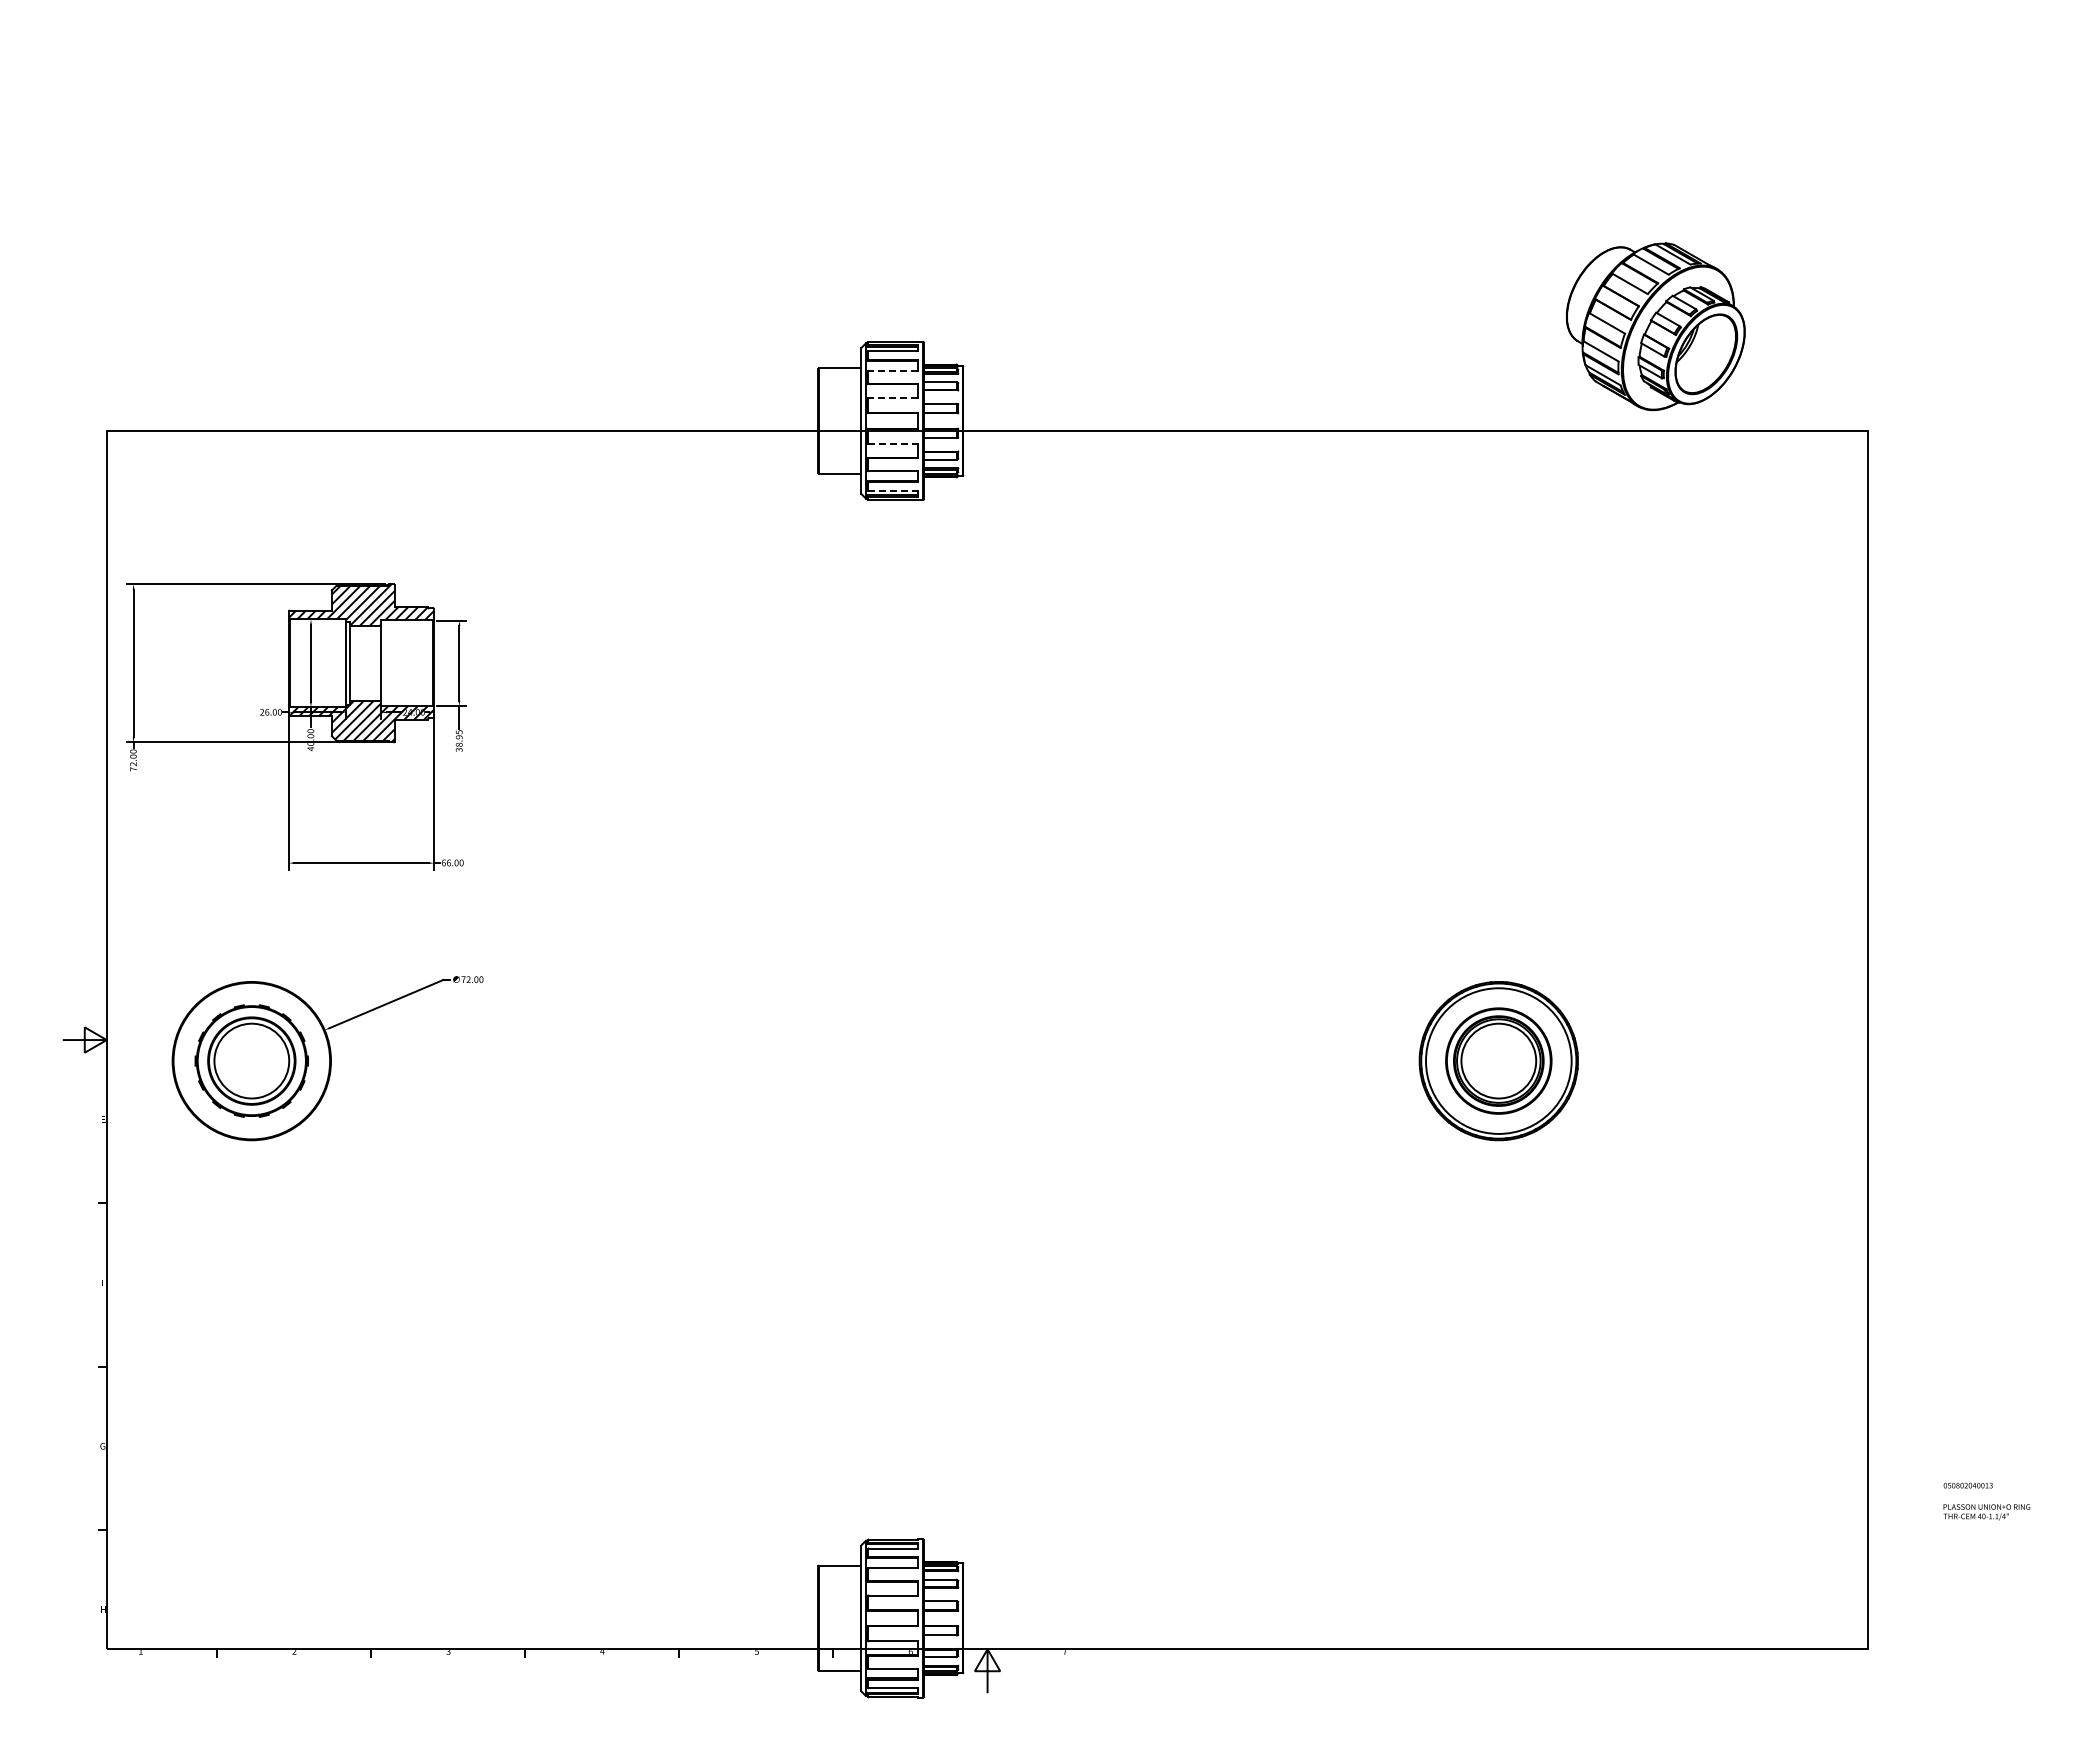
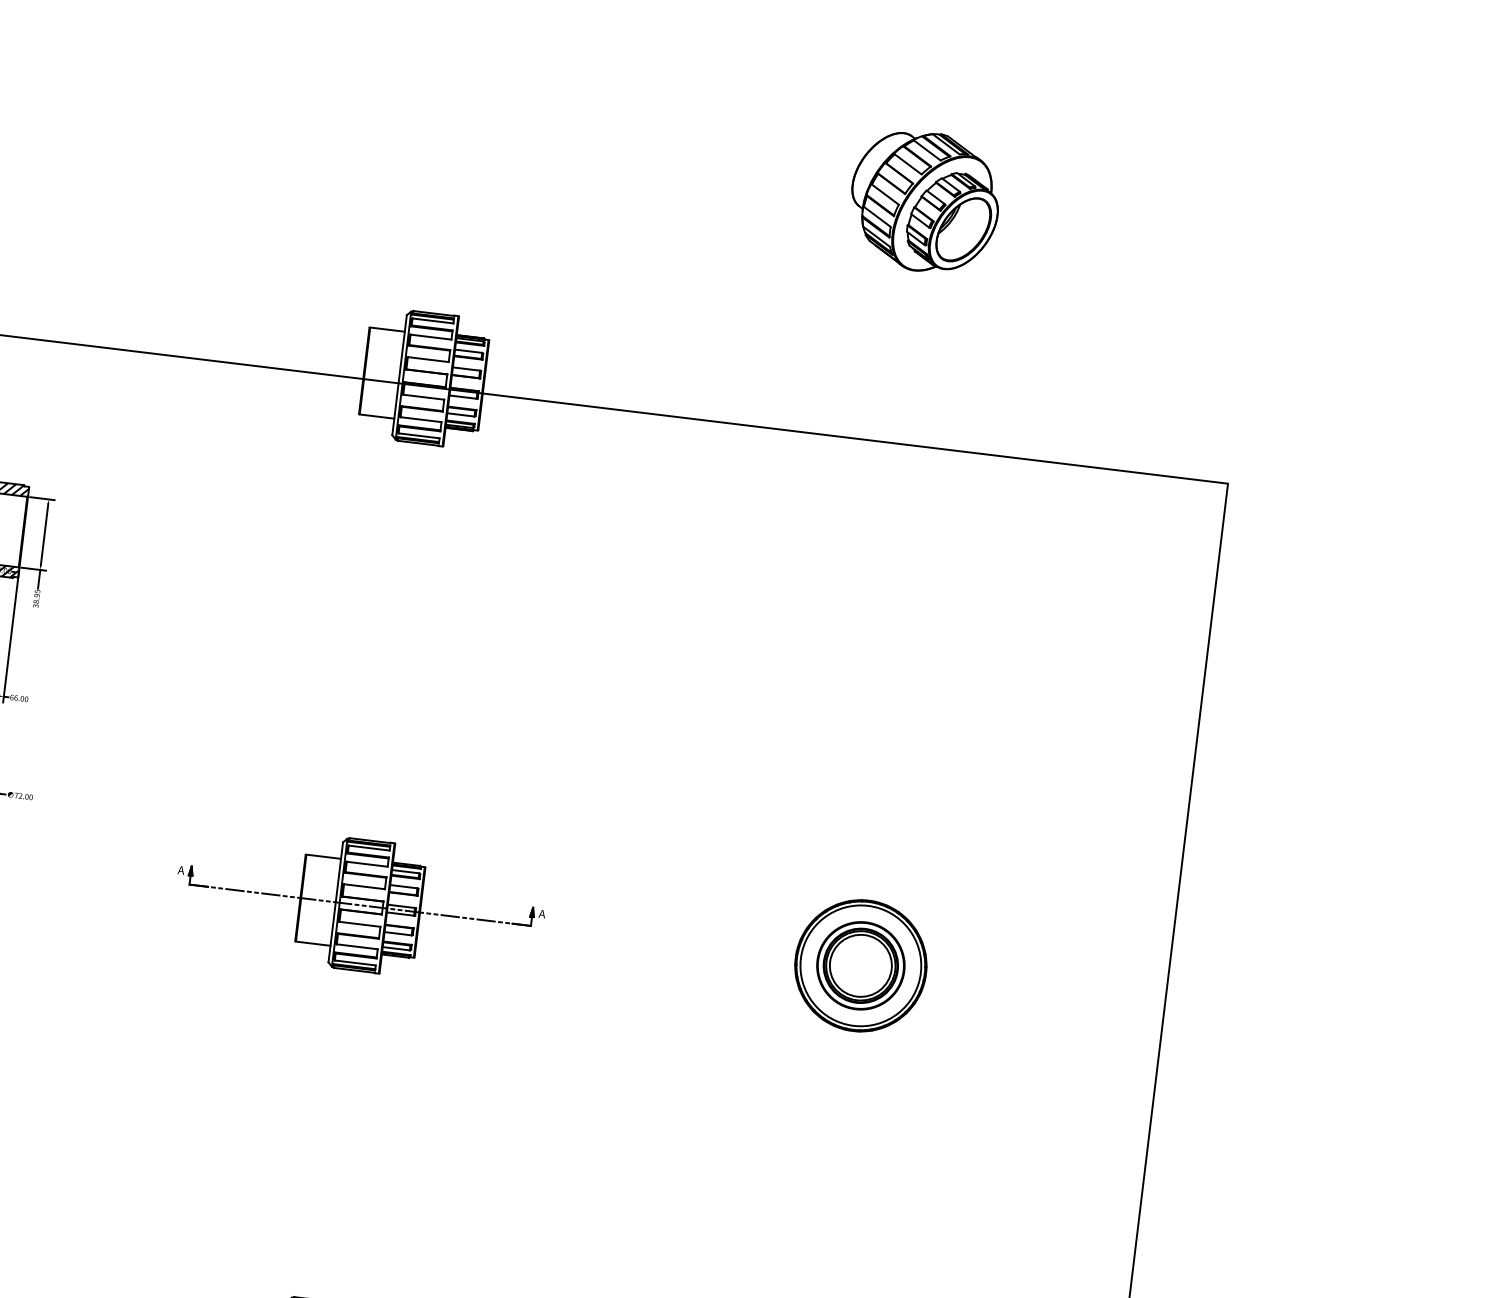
part: (1655, 326) -> (924, 201), moved
line: (893, 370) -> (431, 336), dashed -> solid
line: (893, 398) -> (428, 359), dashed -> solid
line: (893, 443) -> (423, 396), dashed -> solid
line: (893, 490) -> (419, 435), dashed -> solid
part: (890, 1061) -> (359, 905), added

